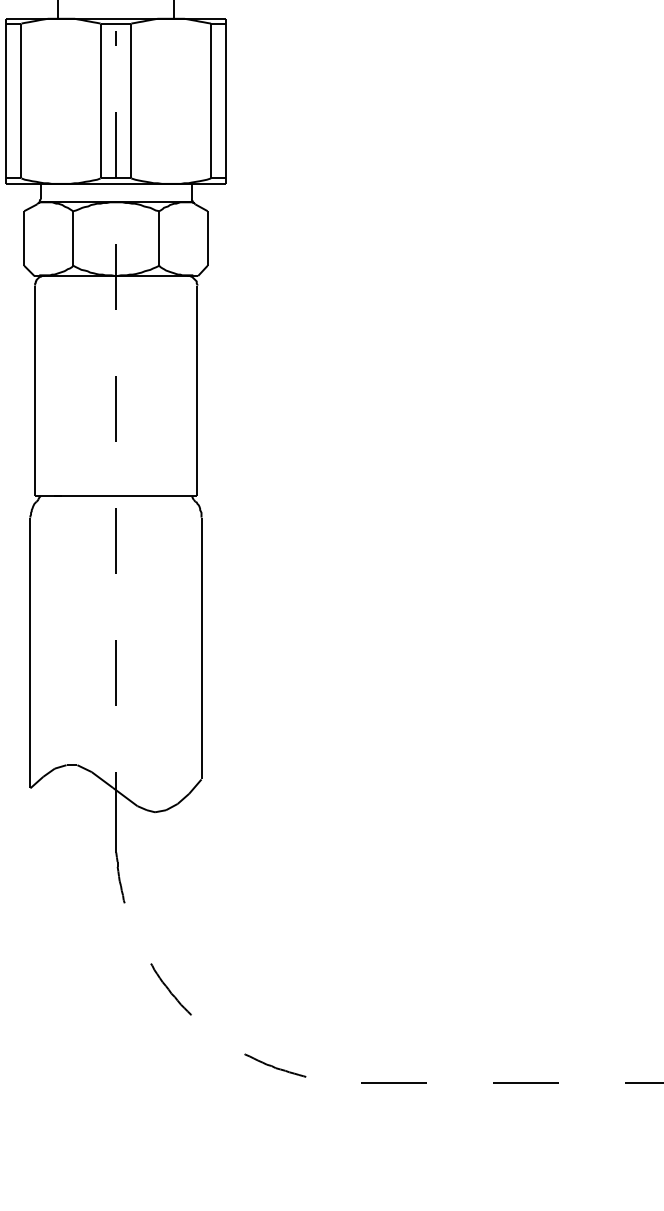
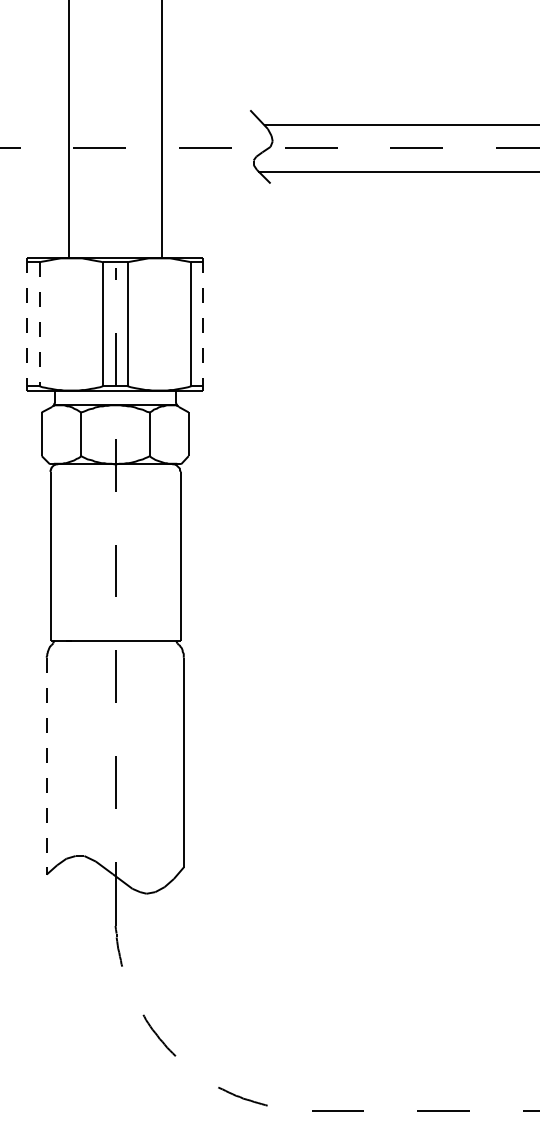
line: (6, 101) -> (27, 324), solid -> dashed
line: (21, 101) -> (39, 324), solid -> dashed
line: (226, 101) -> (203, 324), solid -> dashed
line: (30, 653) -> (46, 766), solid -> dashed

